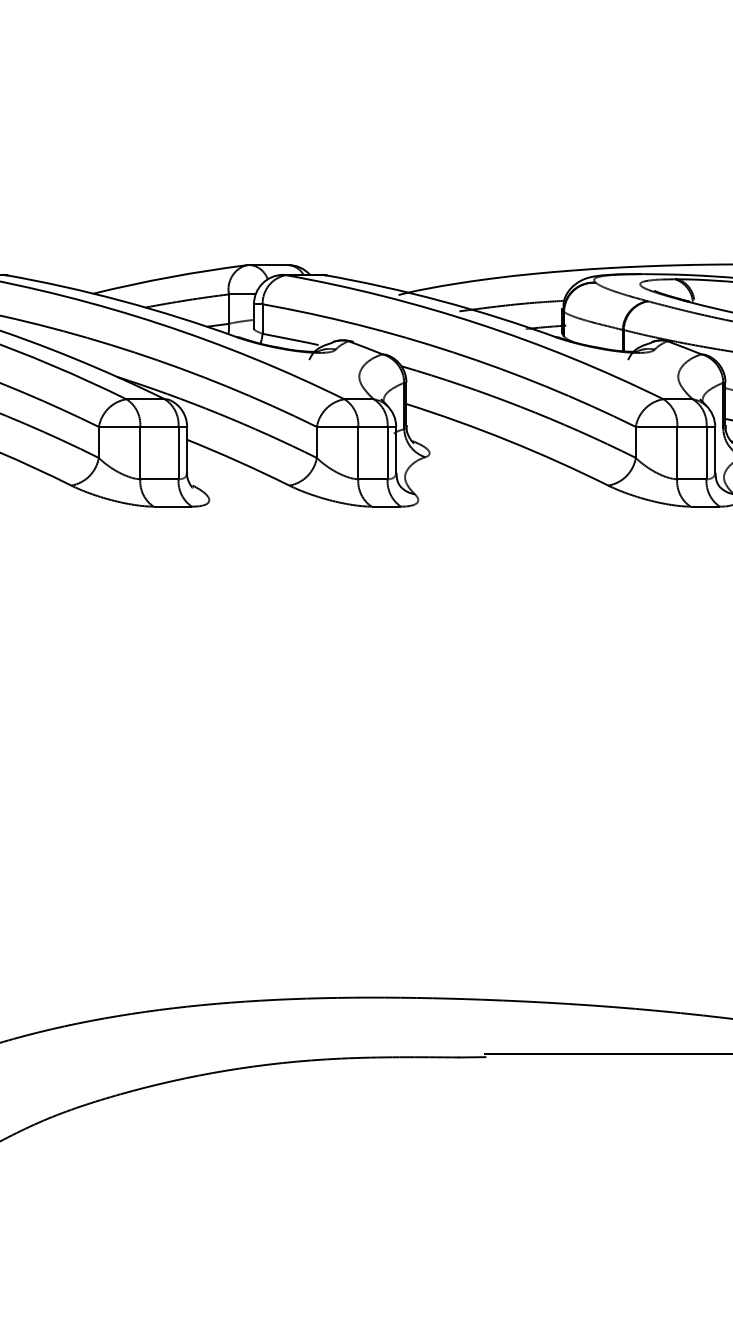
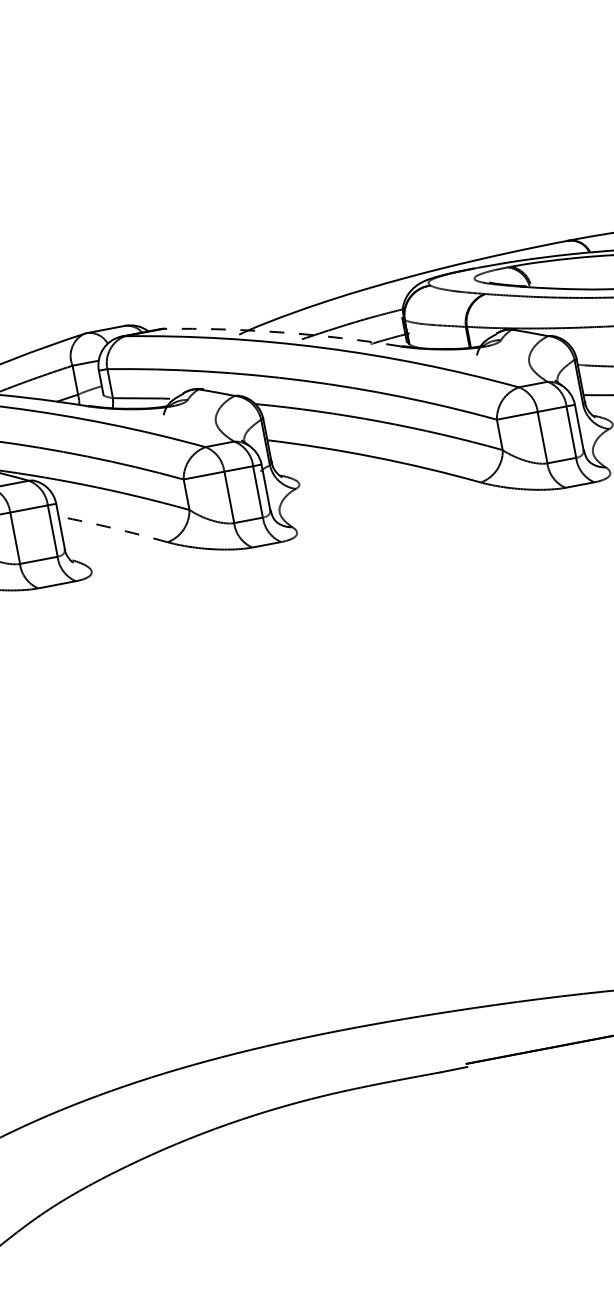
arc: (440, 300) -> (281, 332), solid -> dashed
arc: (238, 461) -> (113, 528), solid -> dashed

